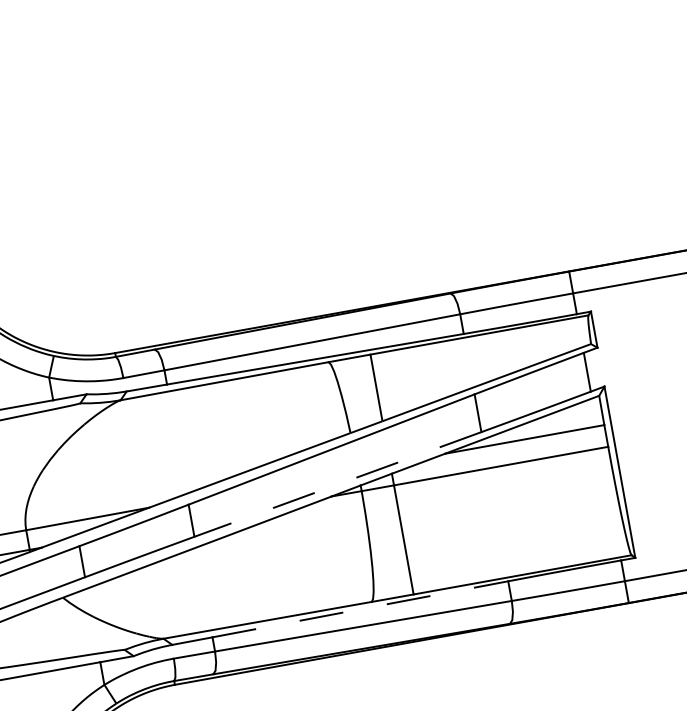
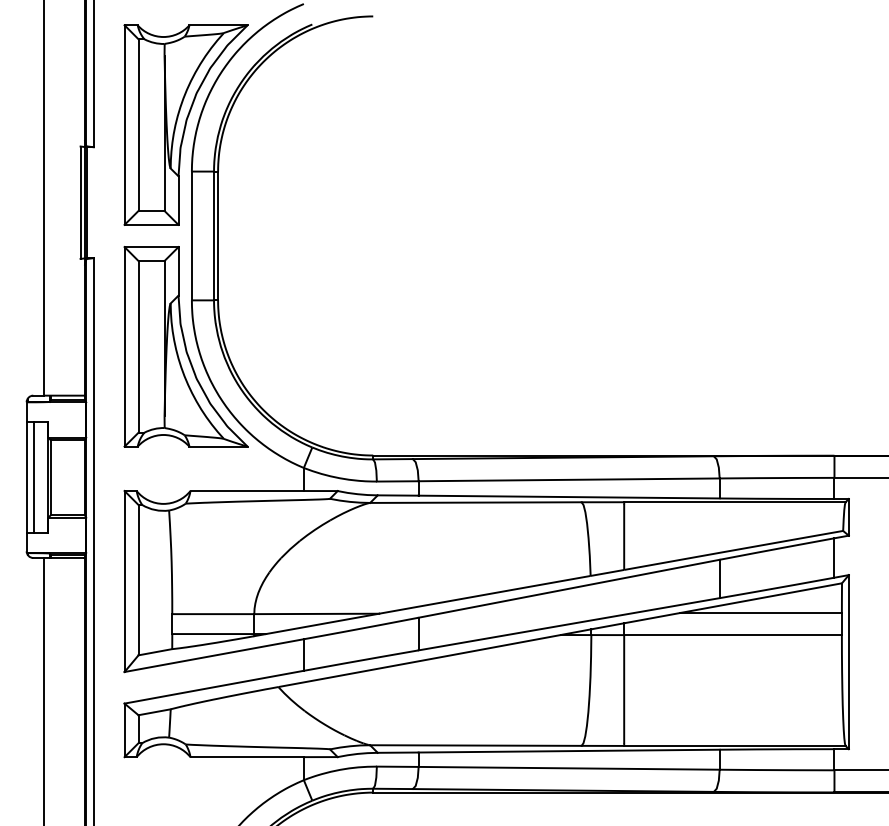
line: (338, 484) -> (569, 624), dashed -> solid
line: (360, 609) -> (569, 751), dashed -> solid

